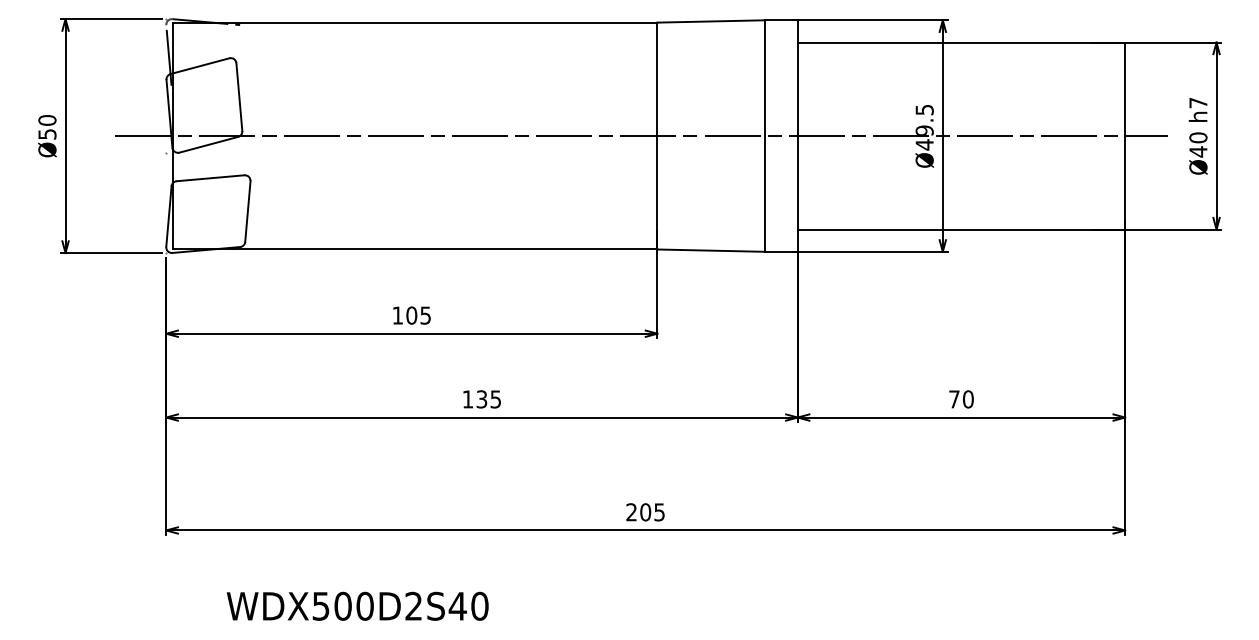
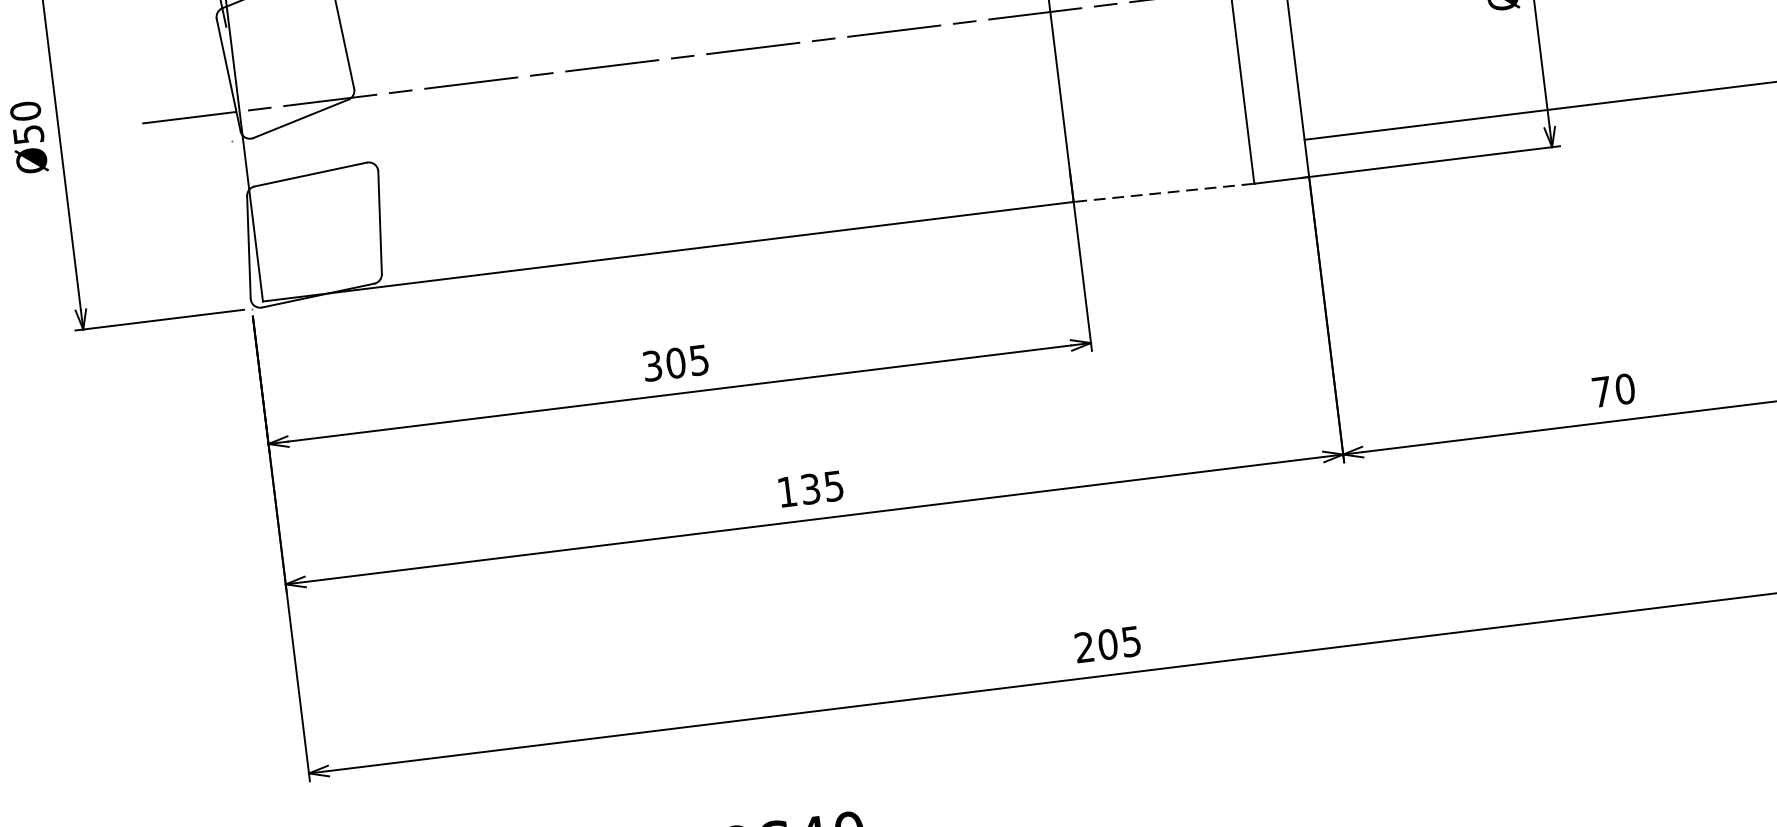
line: (711, 250) -> (1164, 192), solid -> dashed
text: (397, 315) -> (652, 365), 105 -> 305

